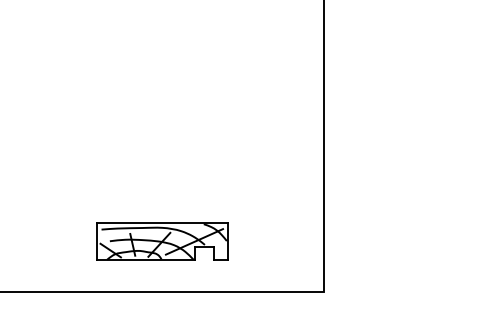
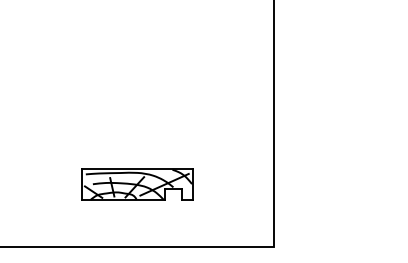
part: (162, 241) -> (137, 184), moved

